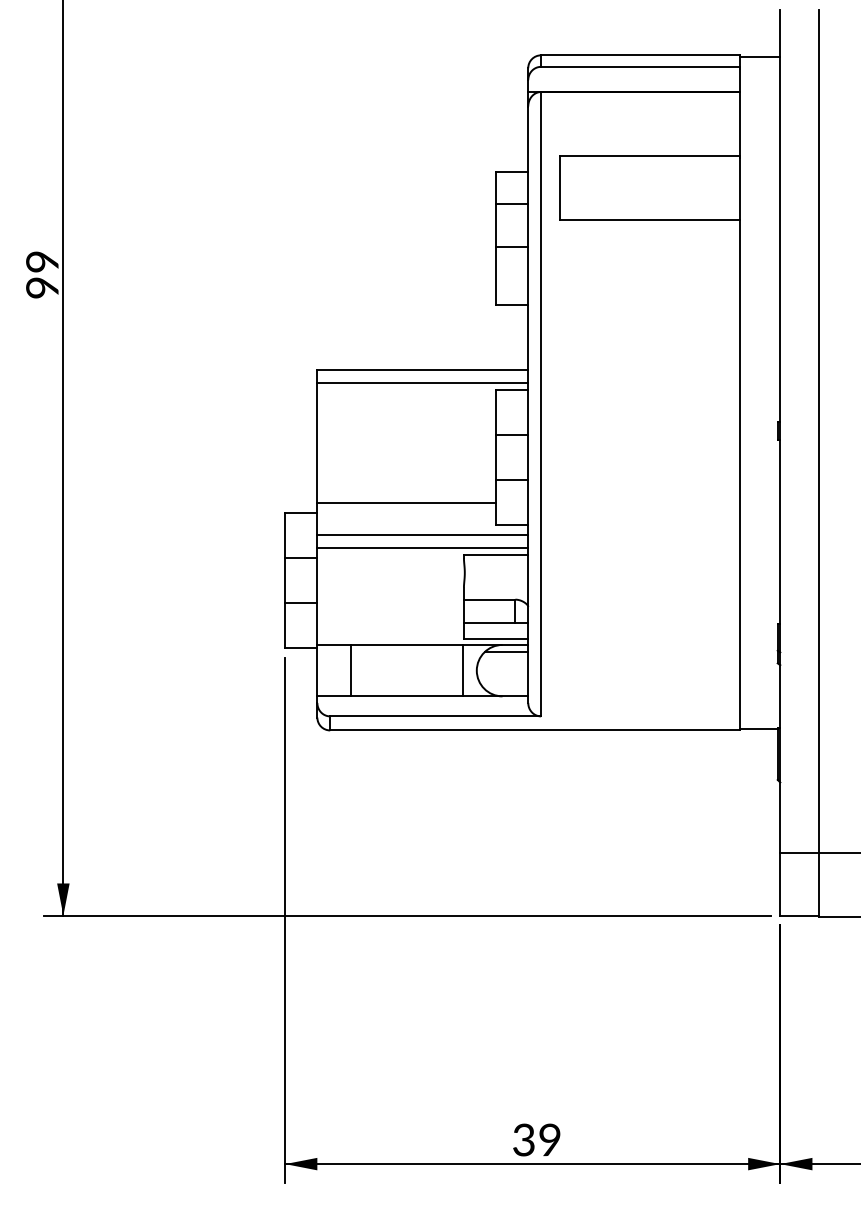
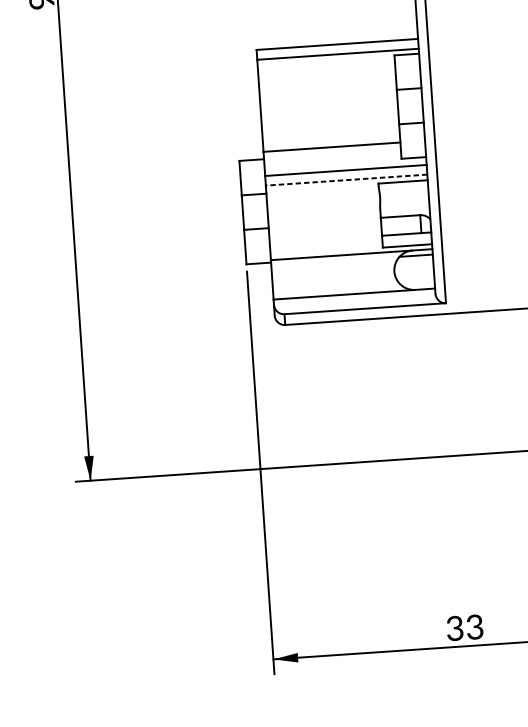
line: (422, 547) -> (346, 180), solid -> dashed
line: (351, 670) -> (298, 277), removed
line: (463, 670) -> (384, 272), removed
text: (549, 1140) -> (474, 627), 39 -> 33

